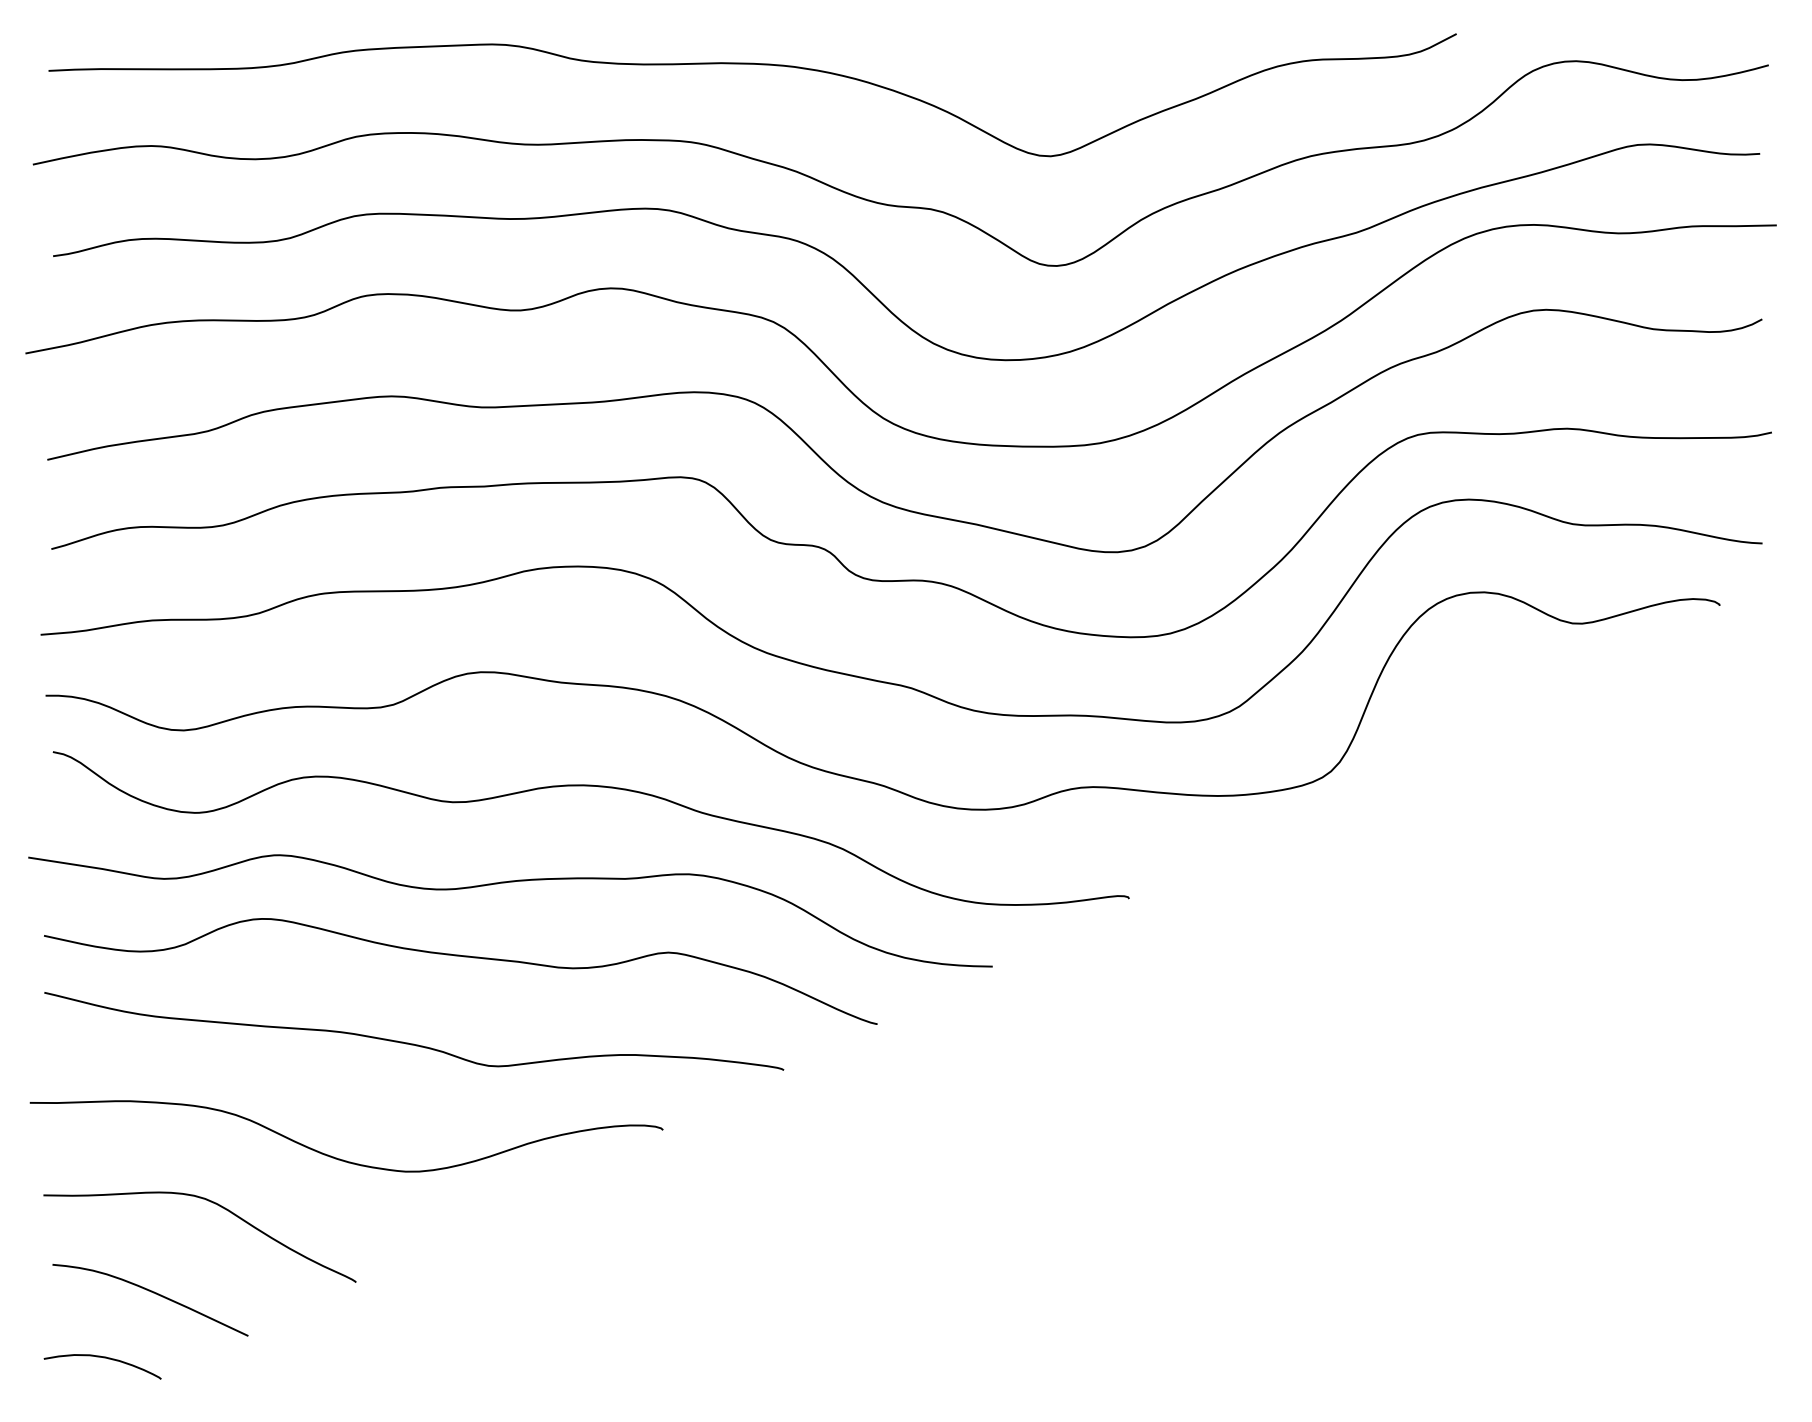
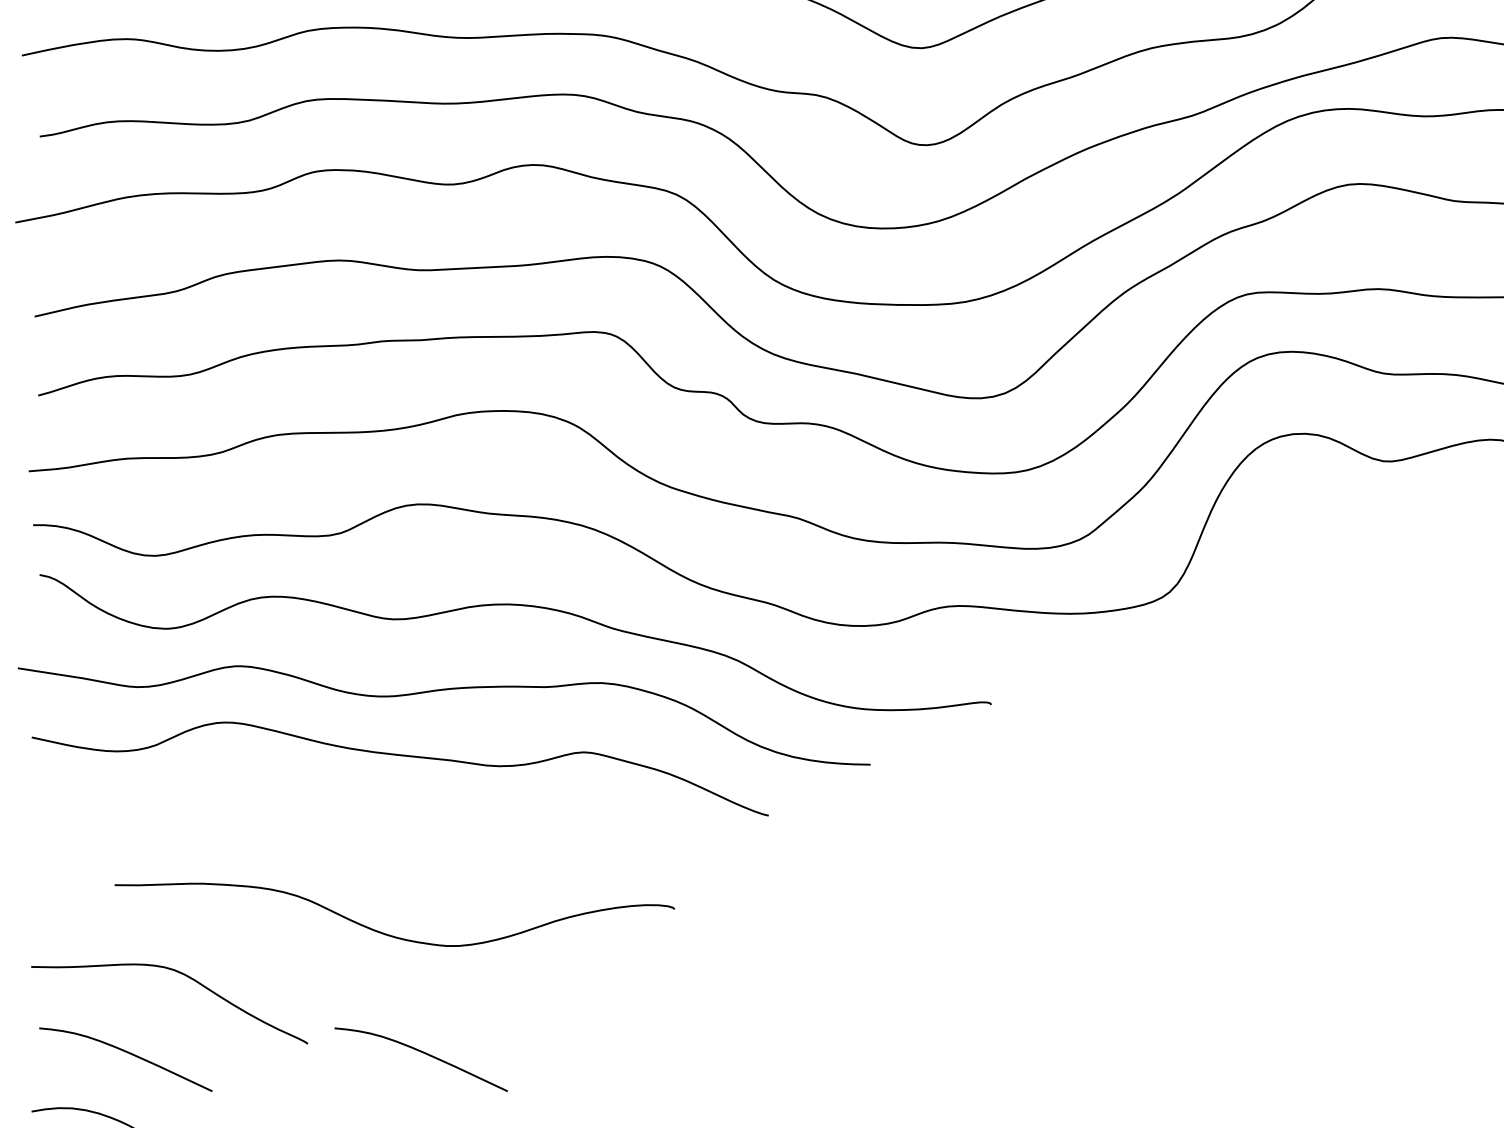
curve: (413, 1043) -> (358, 832), removed
curve: (340, 1158) -> (389, 934), moved
curve: (487, 1293) -> (423, 1053), added

